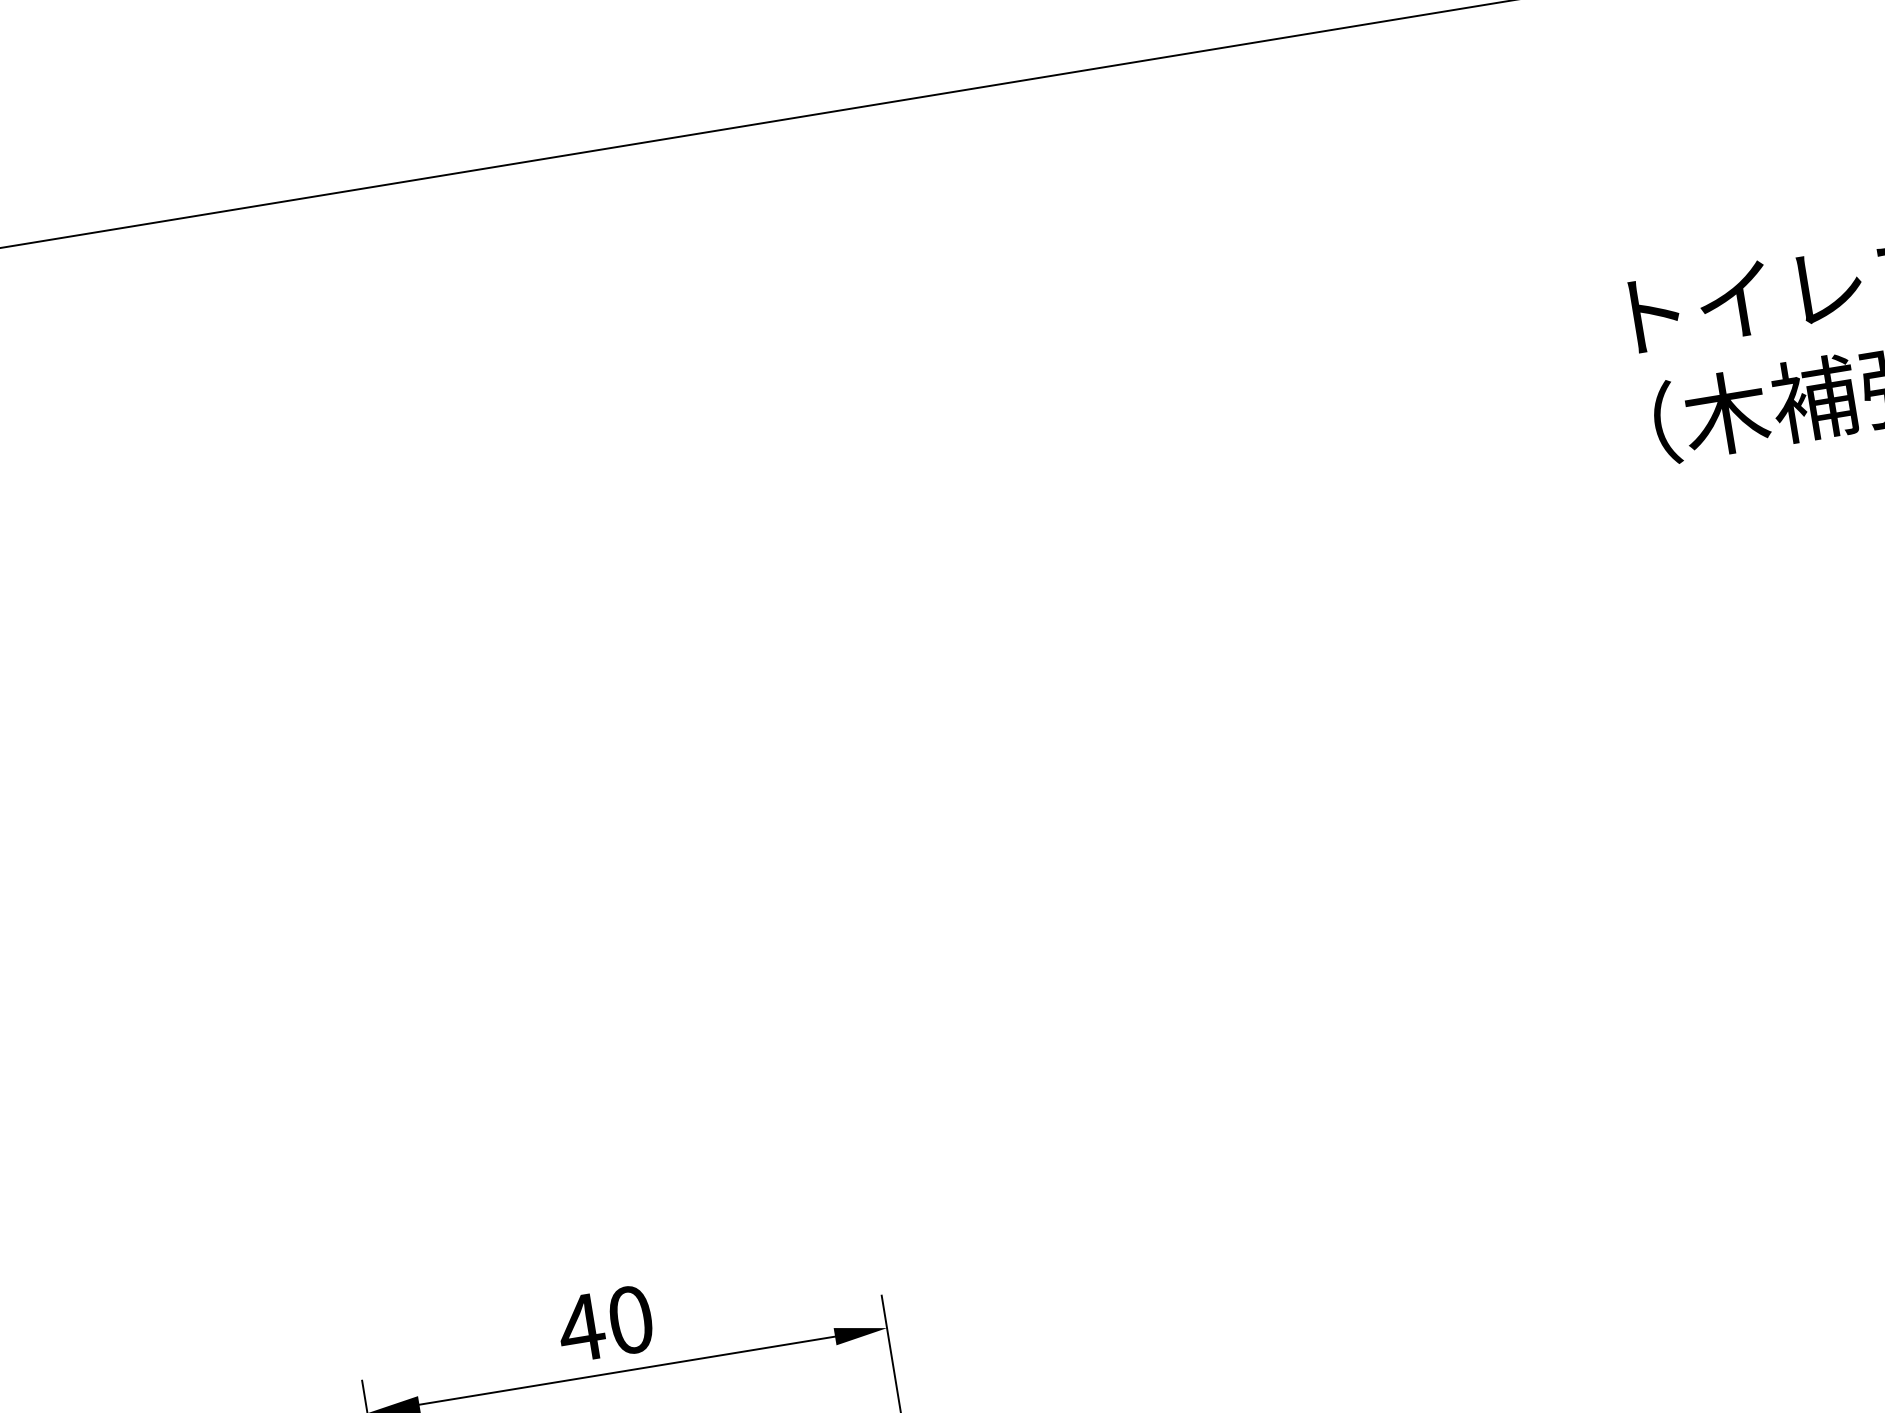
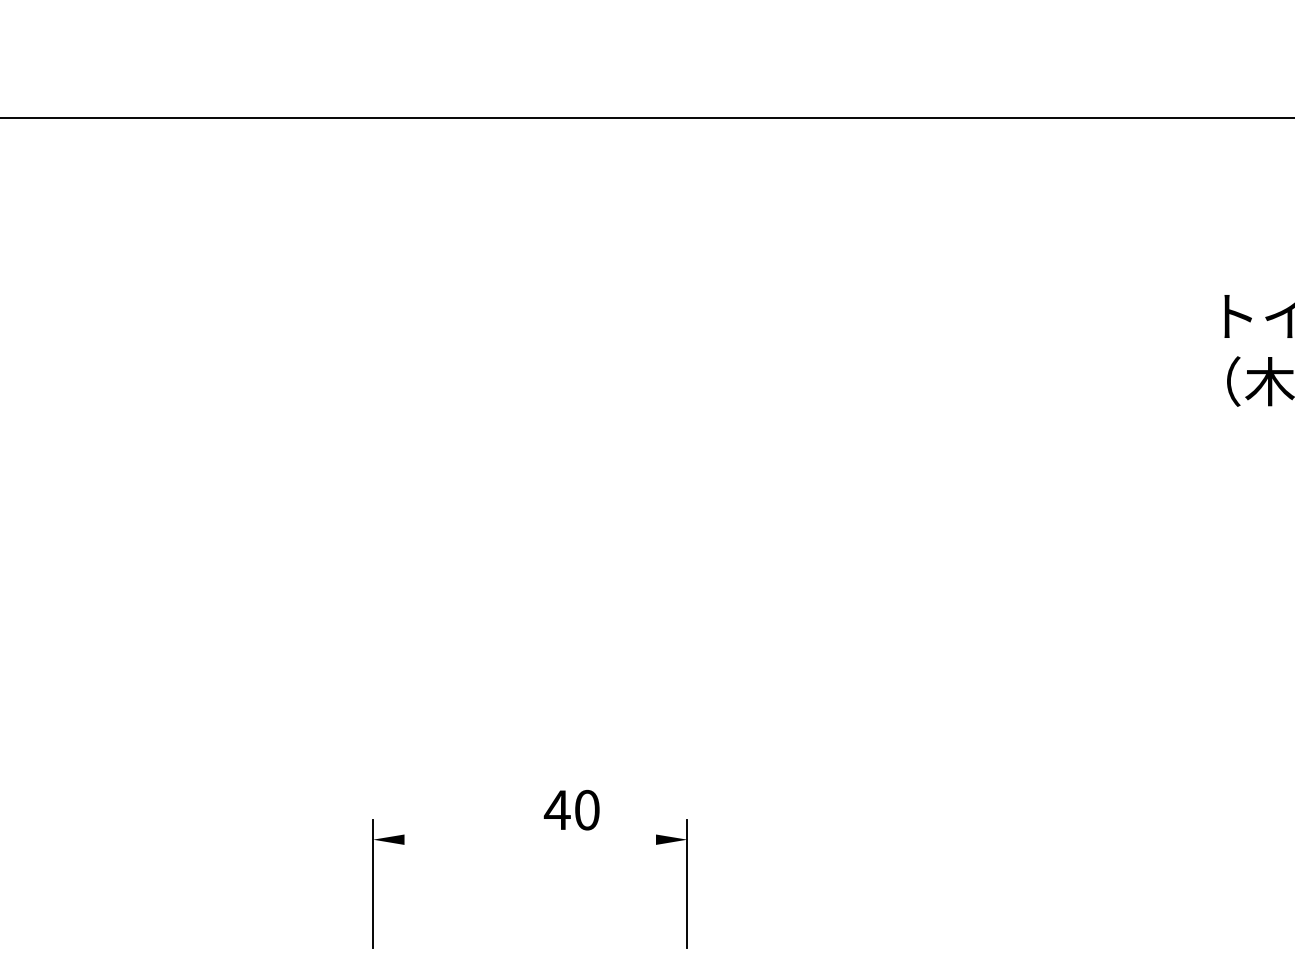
text: (604, 1324) -> (571, 810), moved
line: (627, 1370) -> (530, 839), removed

